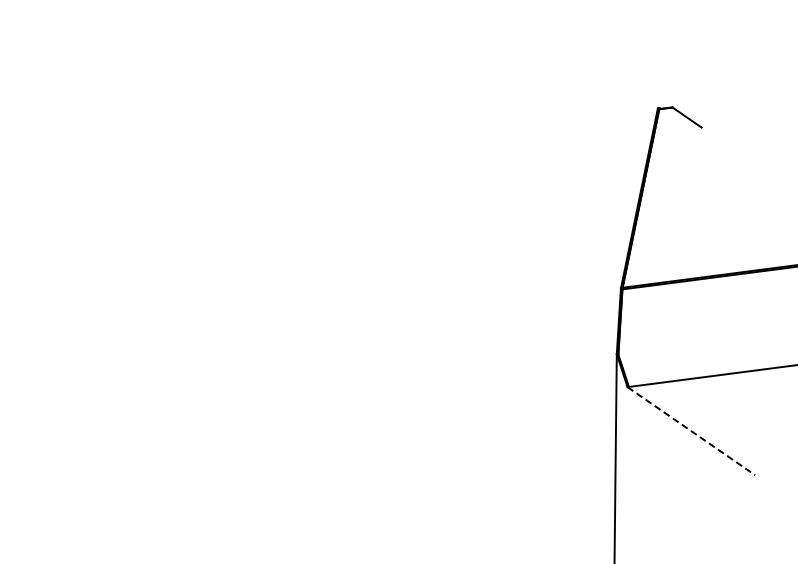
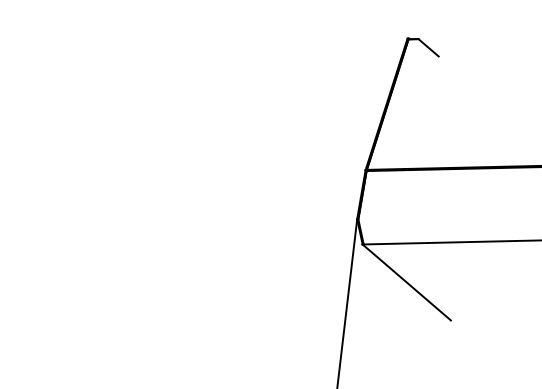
line: (691, 431) -> (406, 282), dashed -> solid

